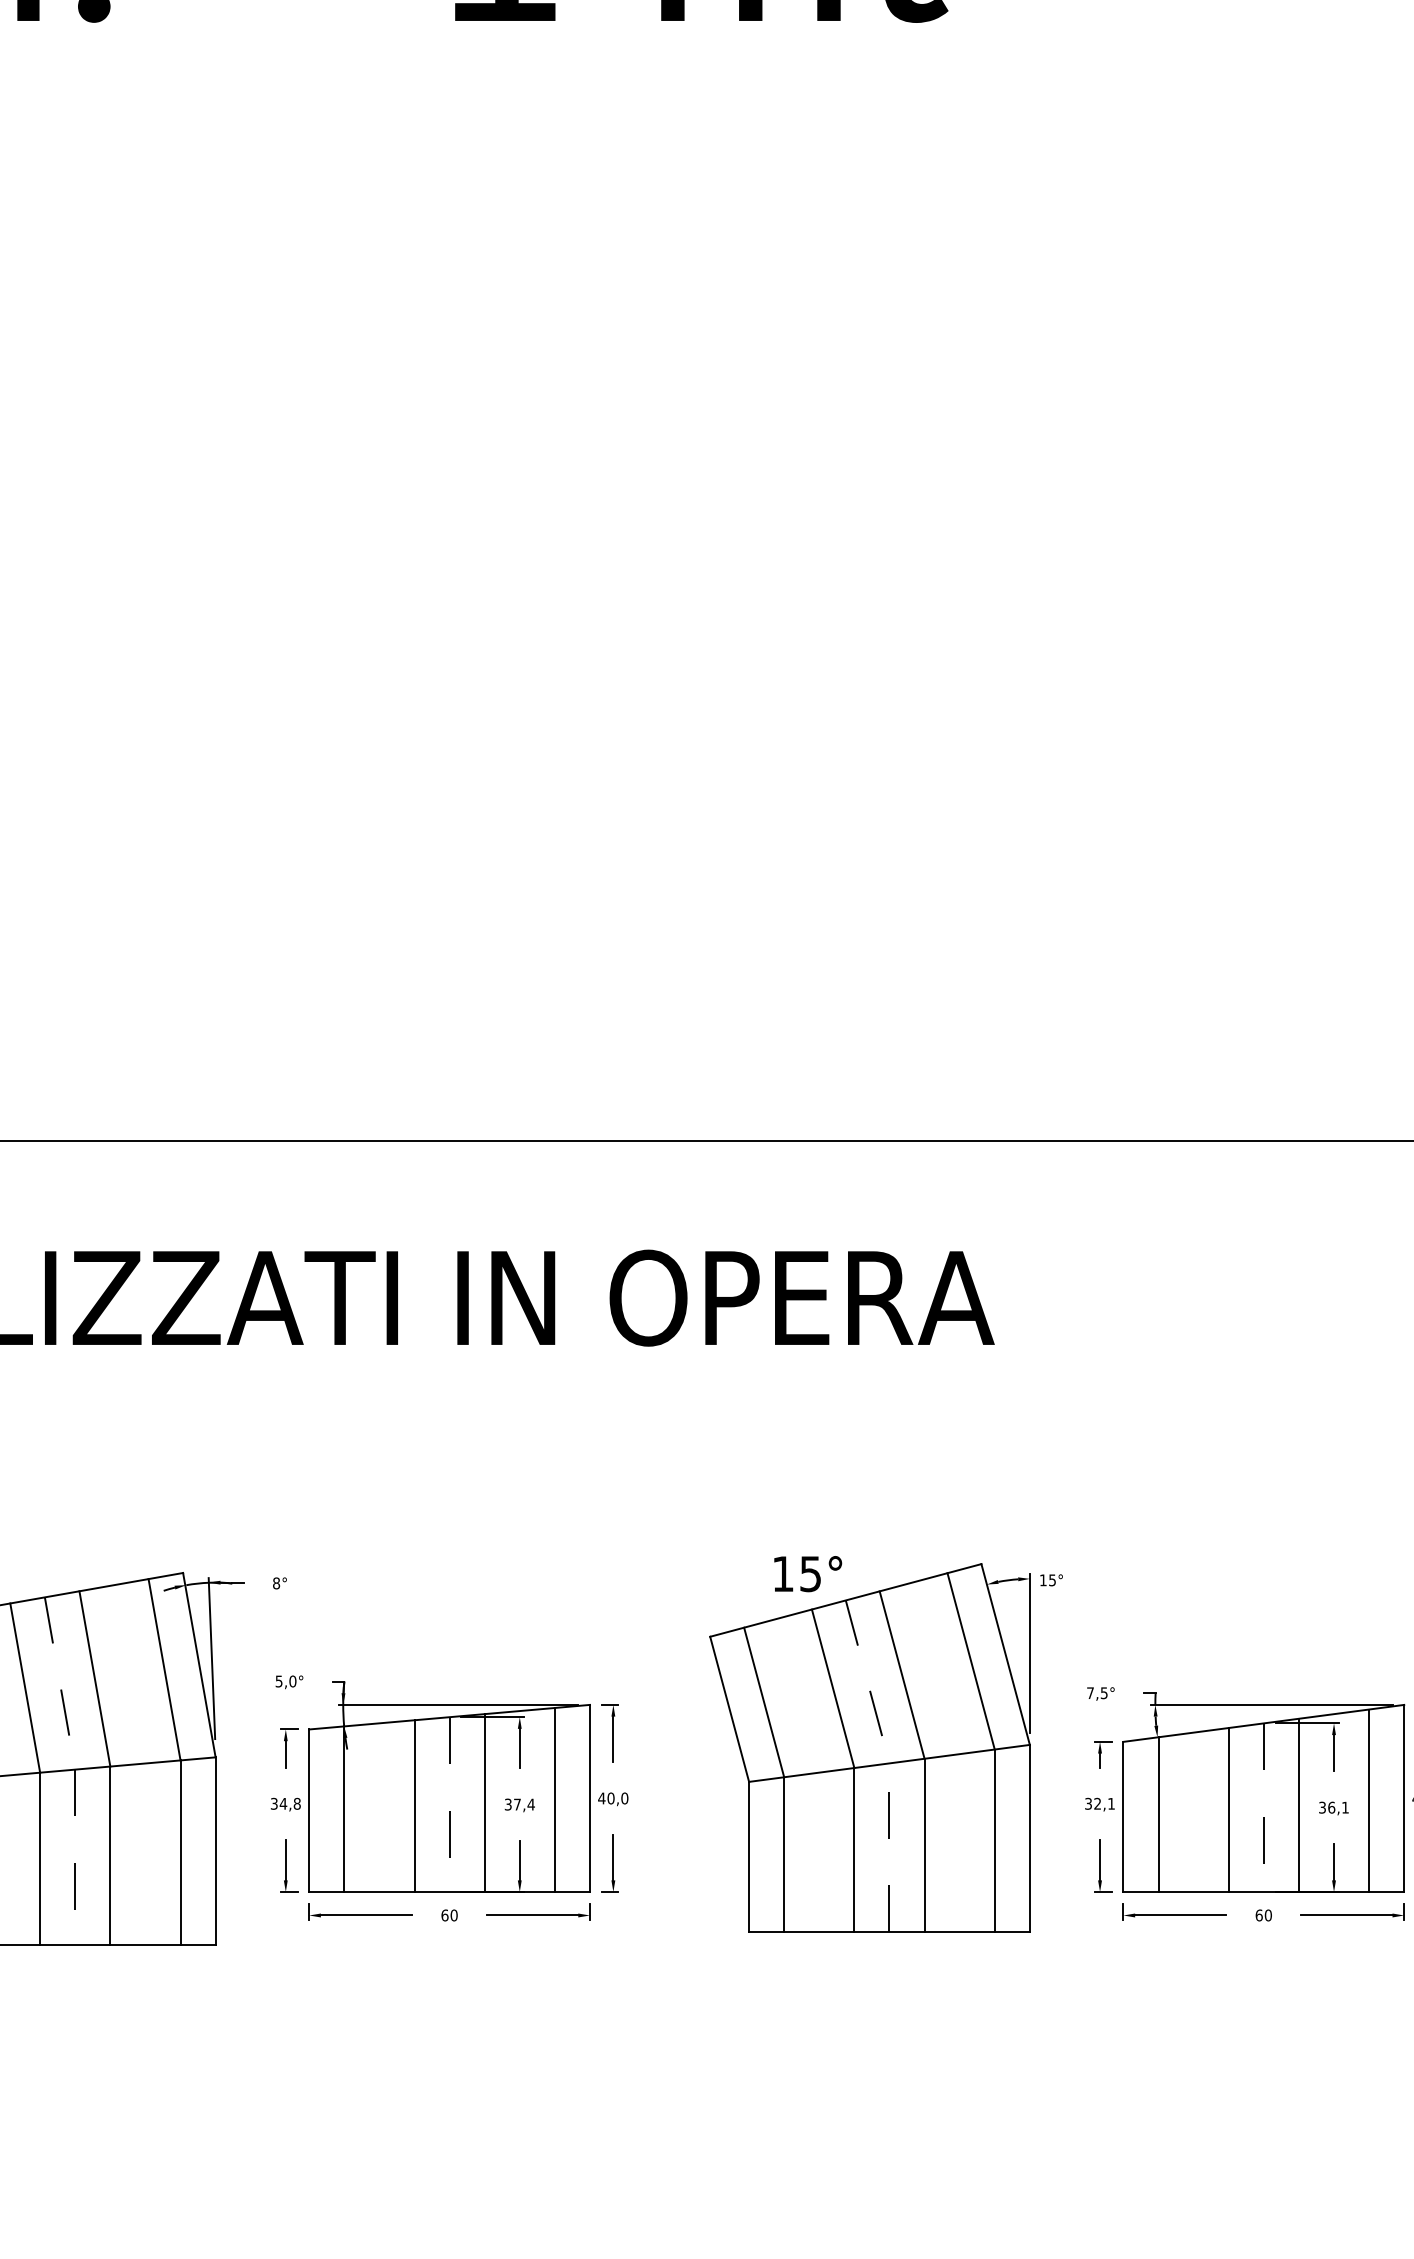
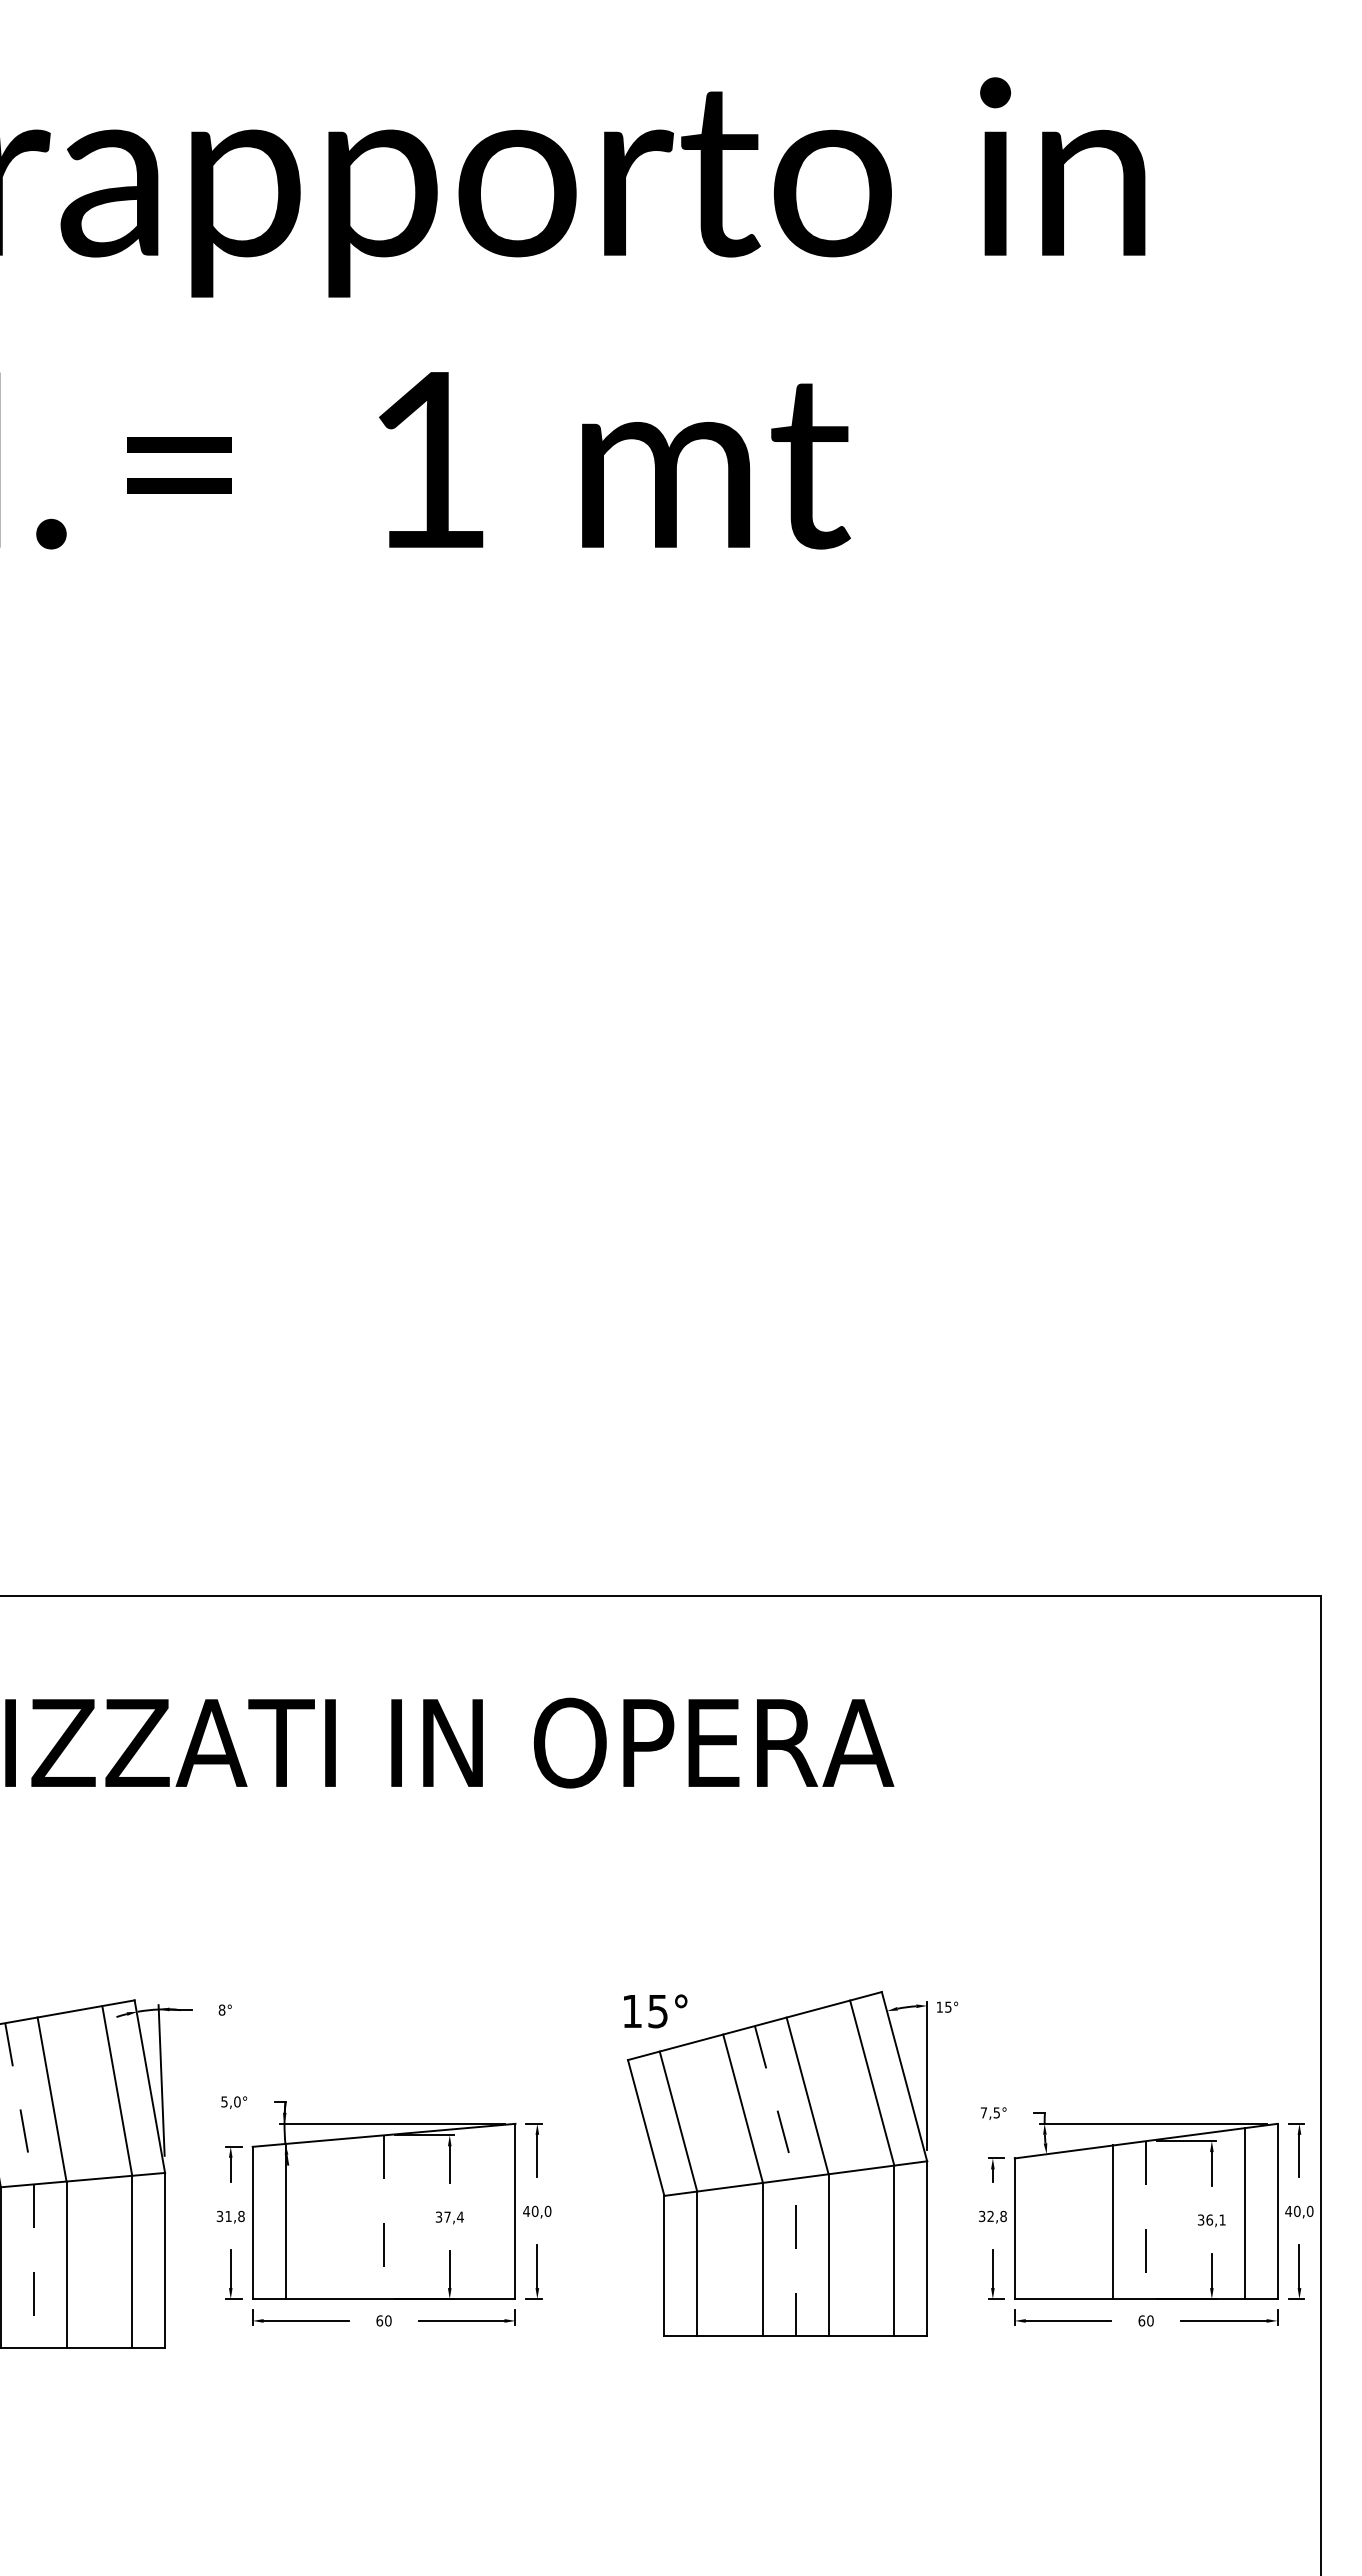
text: (807, 1574) -> (655, 2011), moved
line: (554, 1799) -> (482, 2212), removed
line: (484, 1802) -> (416, 2215), removed
text: (283, 1803) -> (228, 2216), 34,8 -> 31,8
text: (1111, 1803) -> (1003, 2216), 32,1 -> 32,8
line: (1299, 1804) -> (1179, 2217), removed
line: (414, 1806) -> (351, 2218), removed
line: (1158, 1814) -> (1047, 2226), removed

